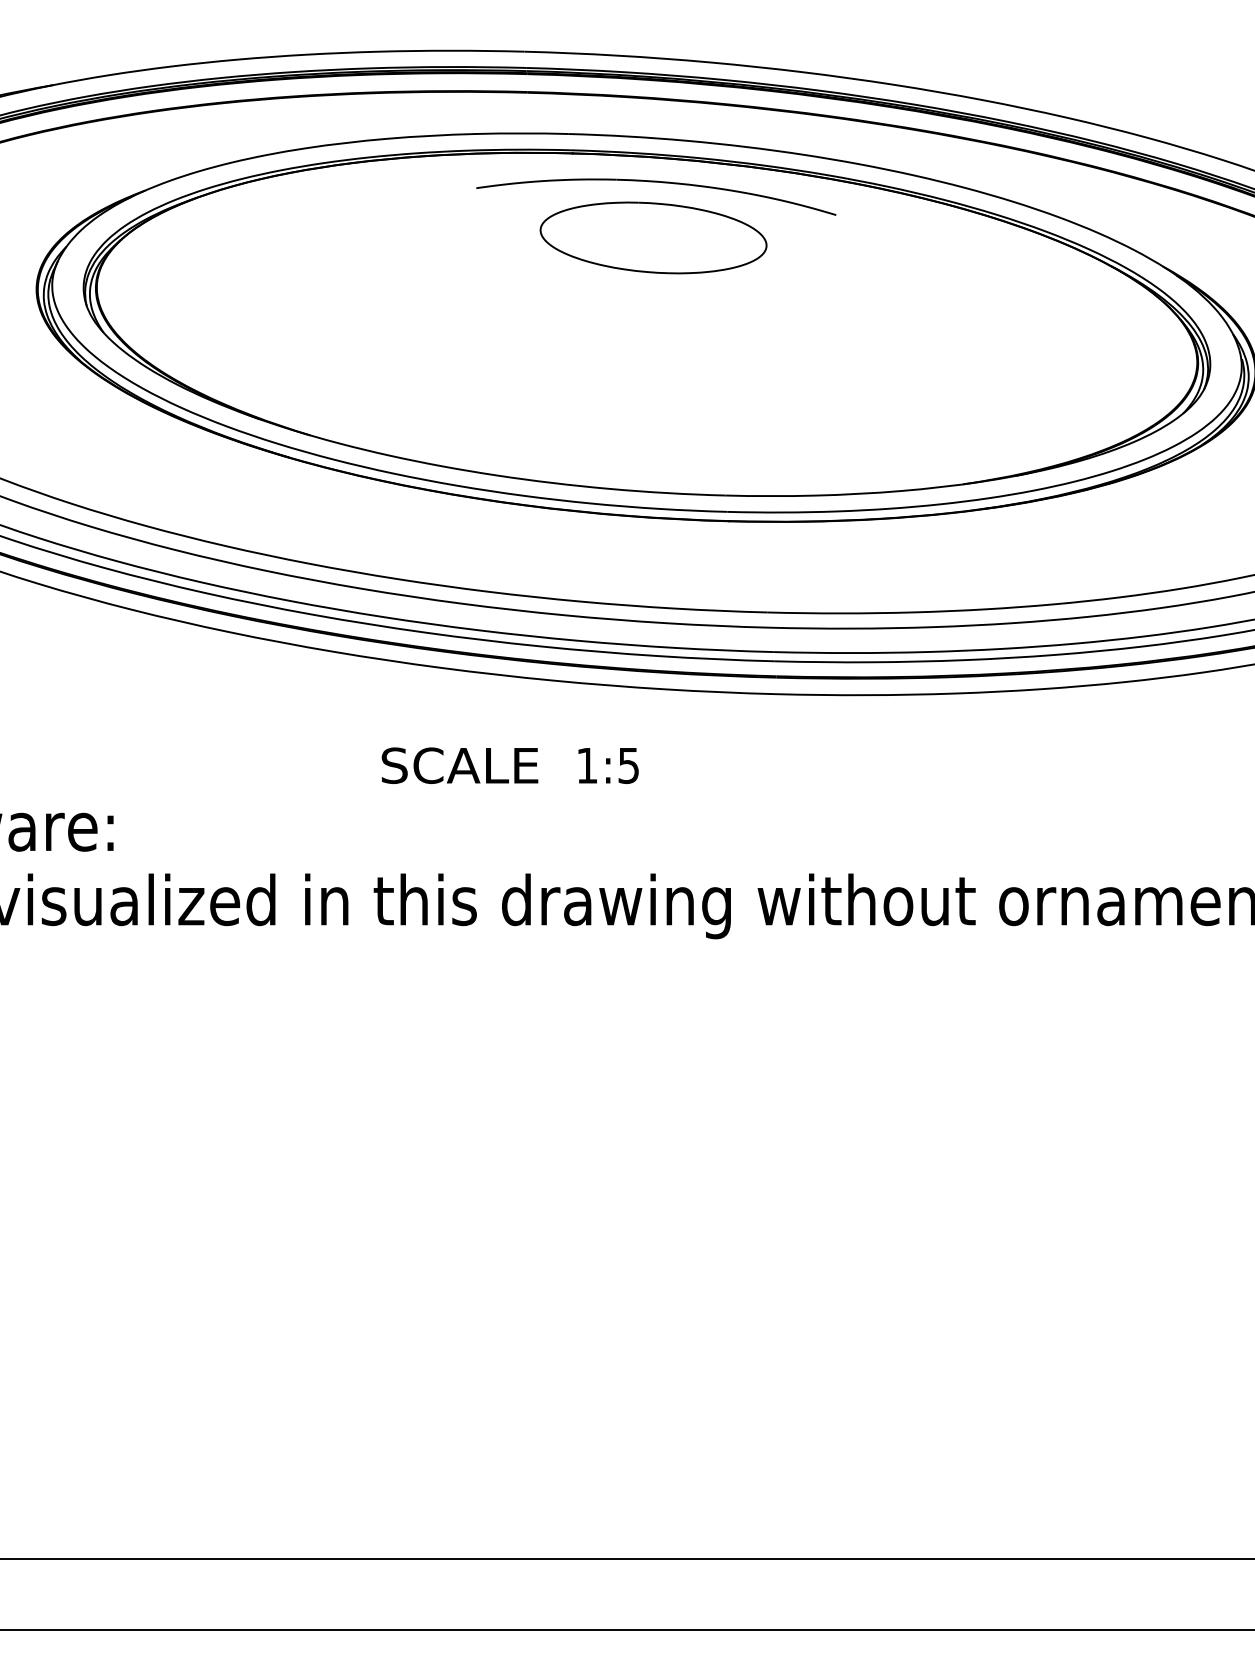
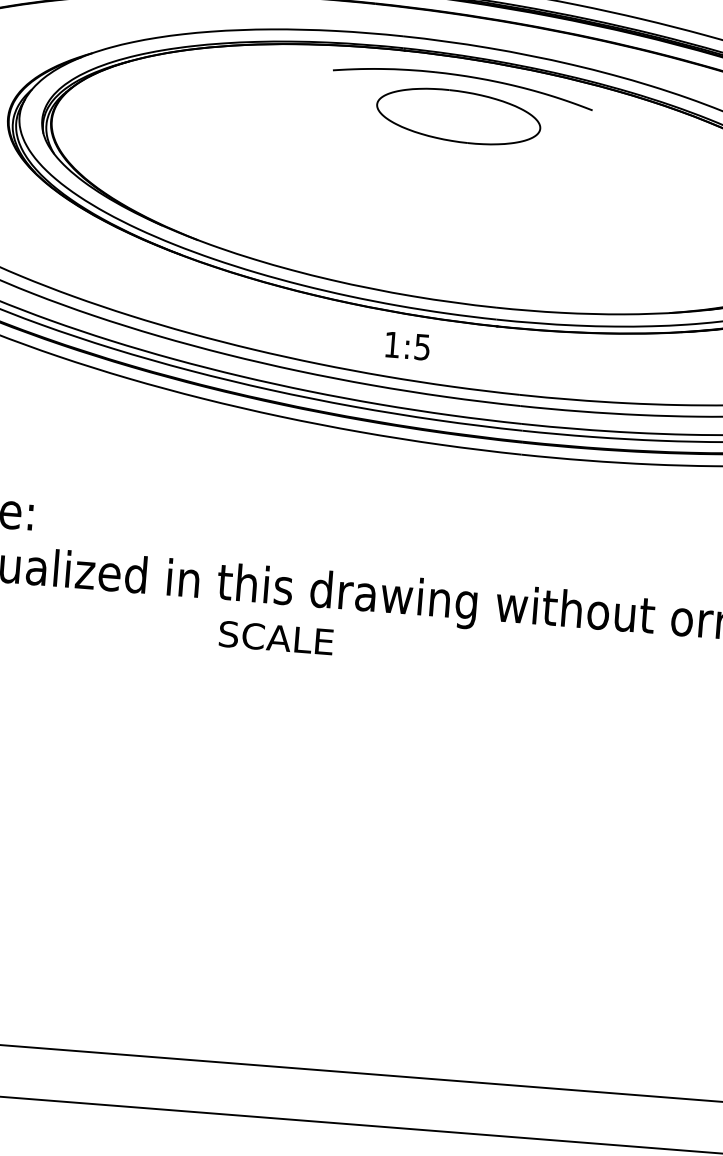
text: (459, 765) -> (275, 637), moved
text: (608, 765) -> (407, 345), moved

